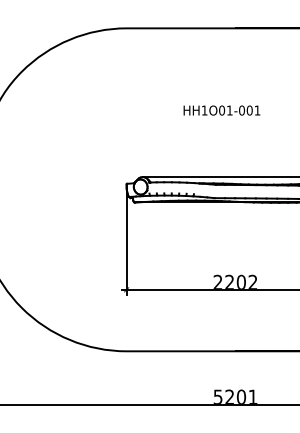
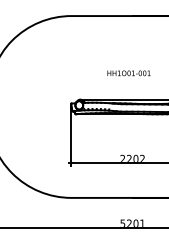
text: (221, 110) -> (128, 73), moved

